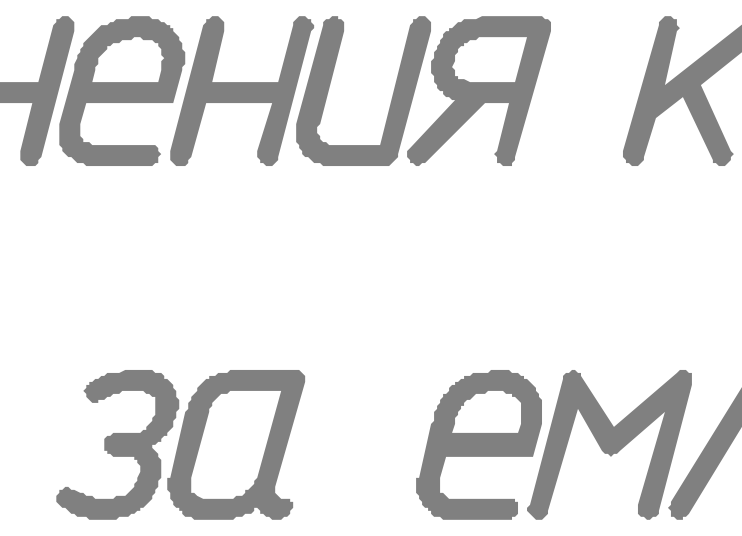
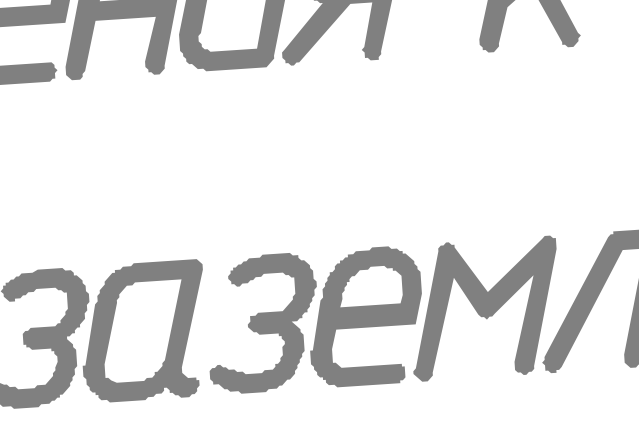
fill: (366, 444) -> (262, 323), added

